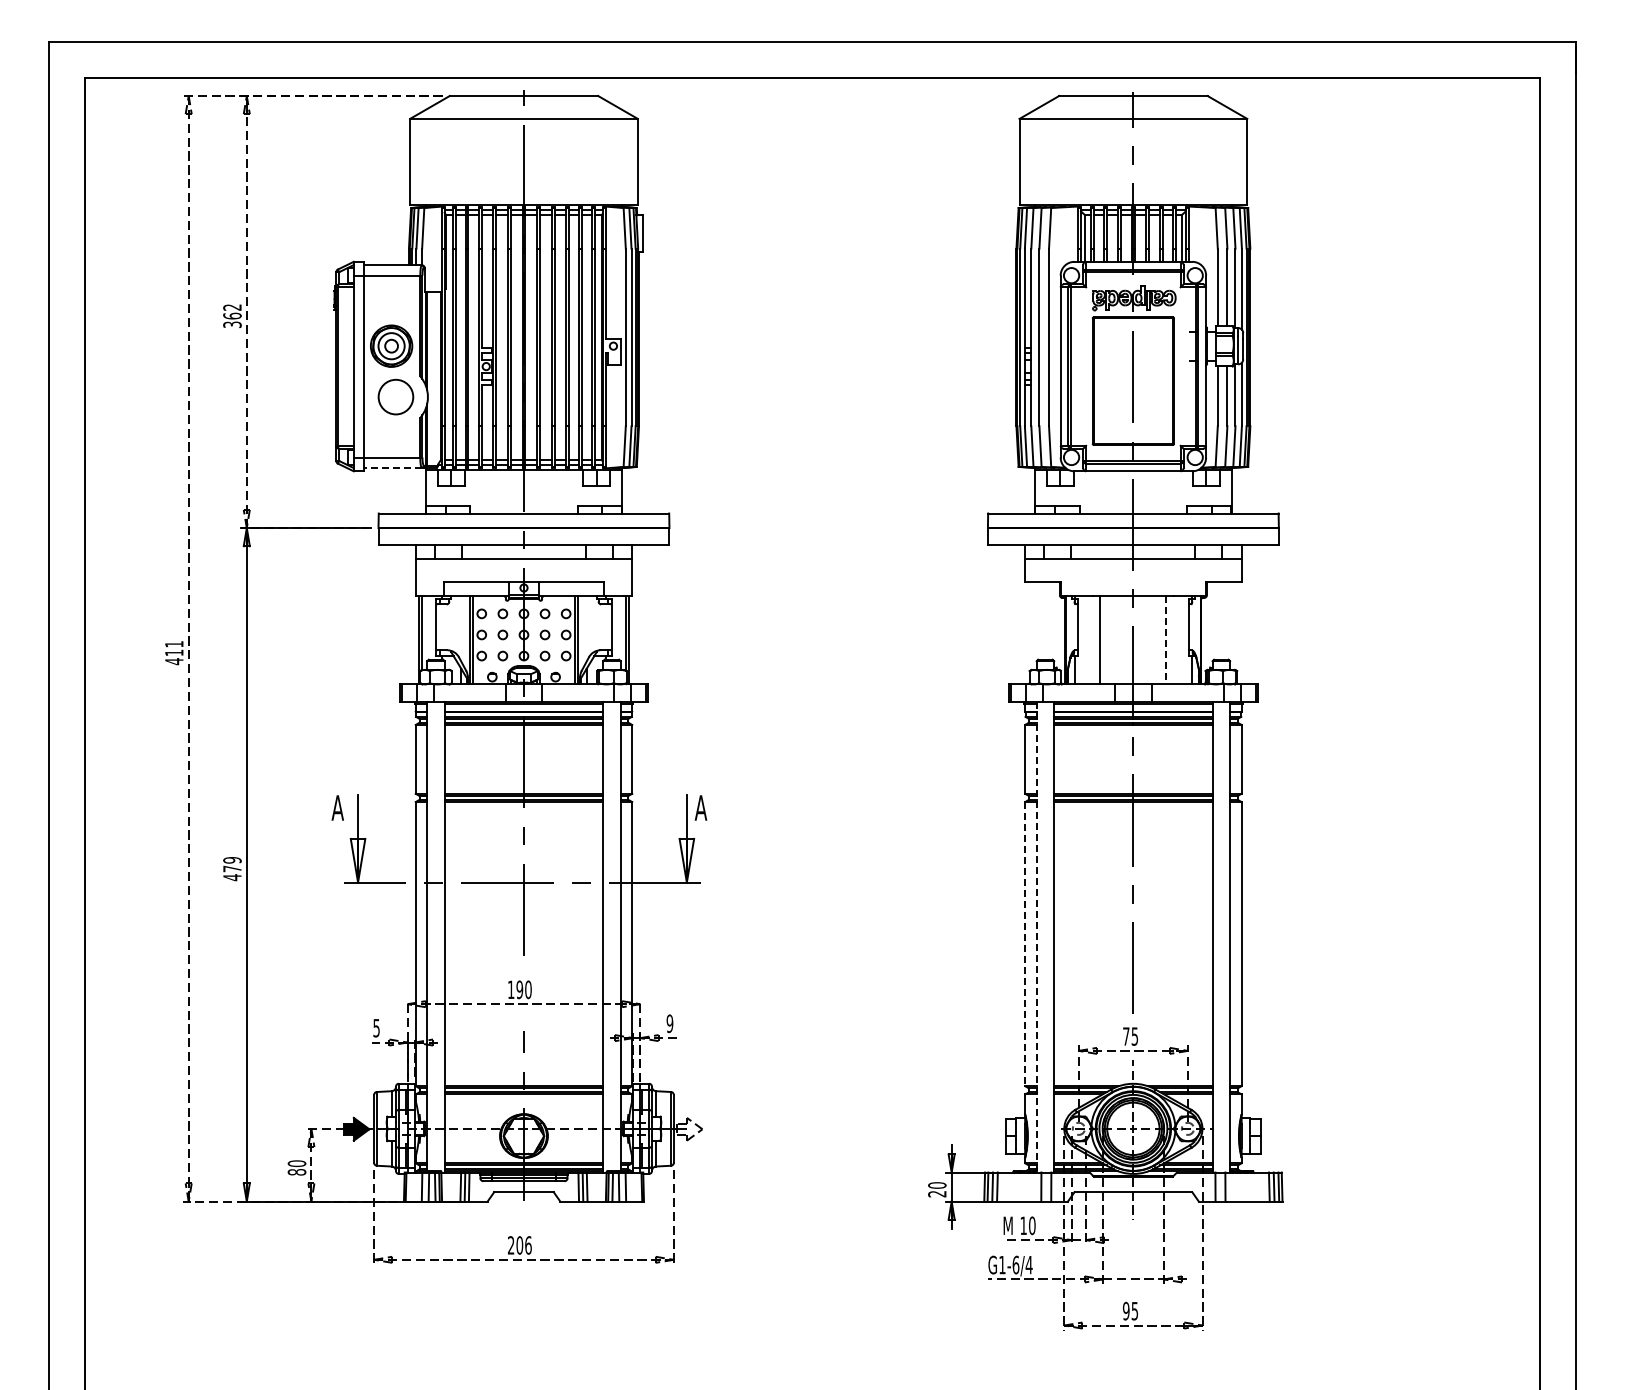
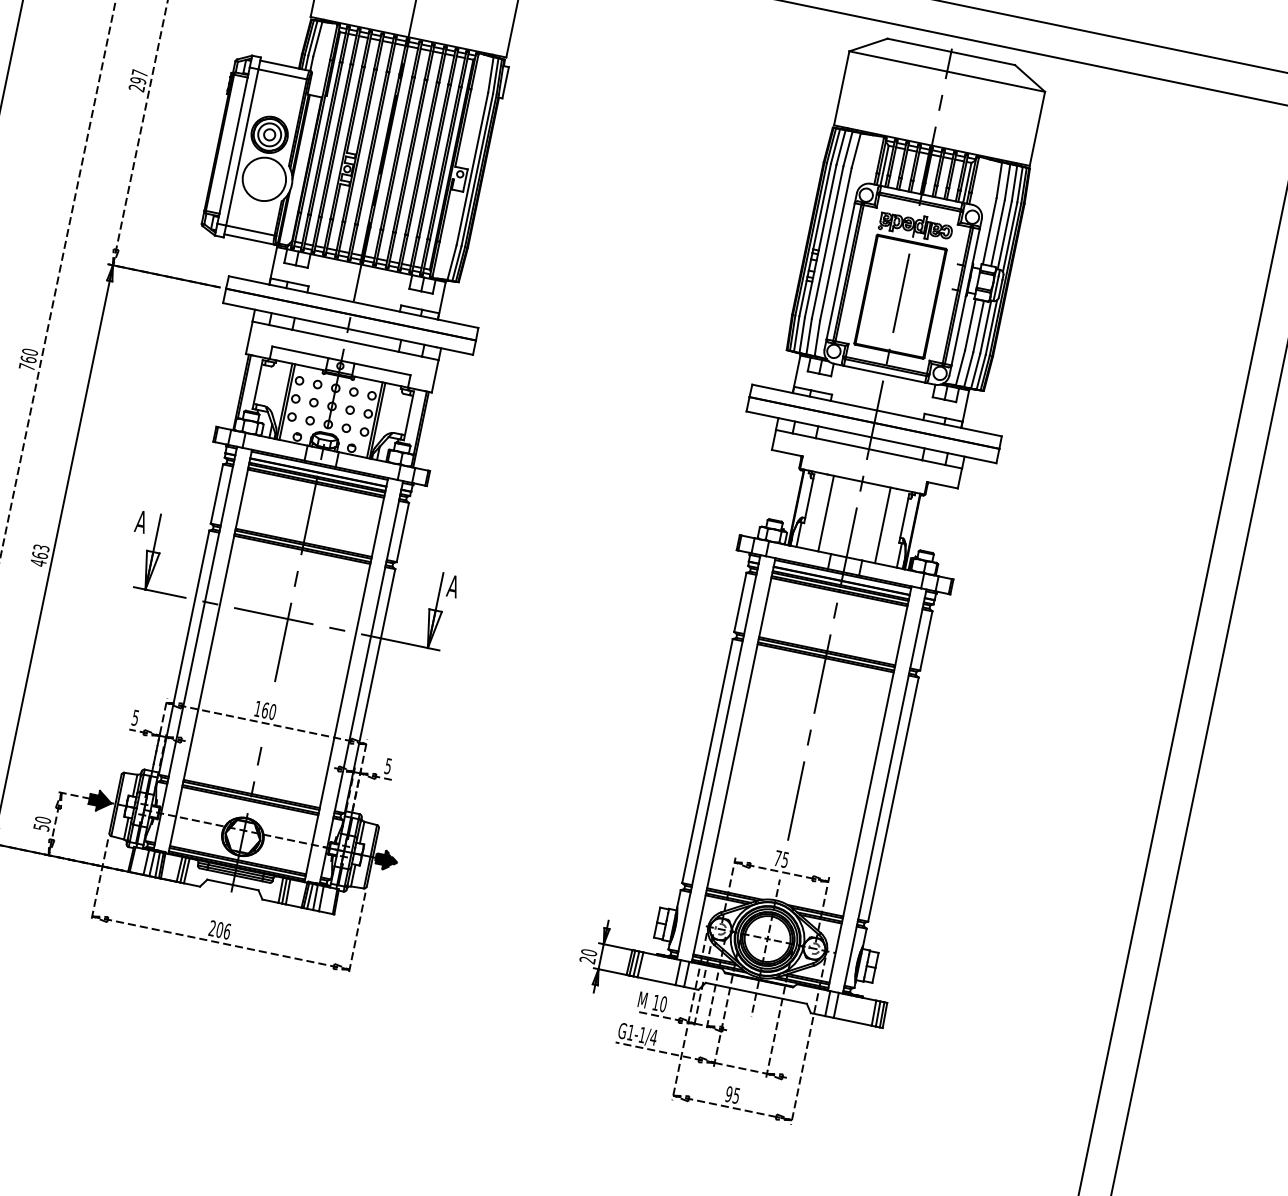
text: (232, 315) -> (138, 80), 362 -> 297
circle: (395, 396) -> (264, 178), size x1.43
line: (392, 467) -> (248, 239), dashed -> solid
line: (1166, 640) -> (882, 525), dashed -> solid
text: (174, 652) -> (28, 359), 411 -> 760
text: (232, 864) -> (40, 551), 479 -> 463
line: (1036, 937) -> (718, 757), dashed -> solid
line: (1025, 944) -> (707, 761), dashed -> solid
text: (519, 989) -> (265, 710), 190 -> 160
text: (669, 1023) -> (387, 766), 9 -> 5
fill: (689, 1128) -> (386, 859), added
text: (296, 1172) -> (41, 827), 80 -> 50
text: (1015, 1264) -> (642, 1034), G1-6/4 -> G1-1/4

